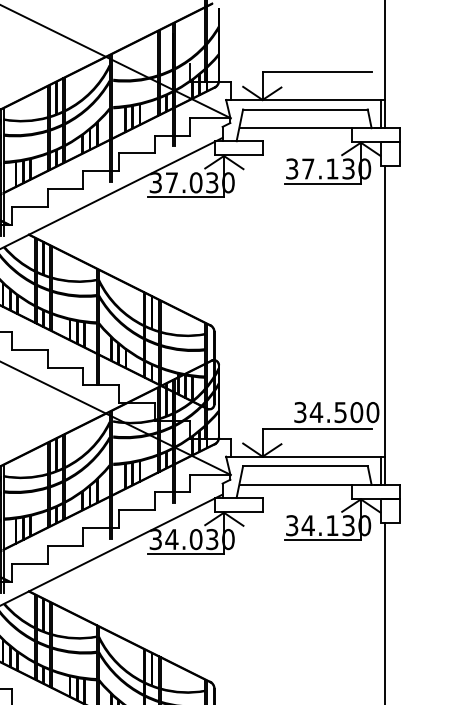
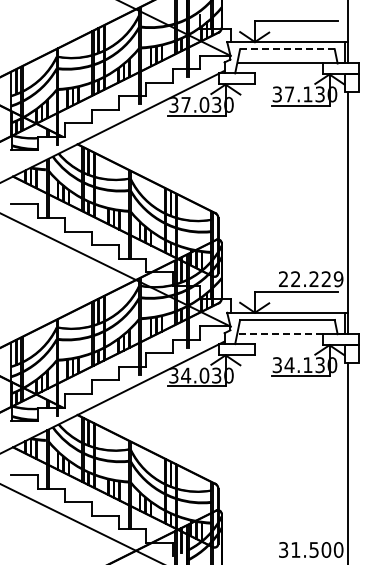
line: (305, 109) -> (287, 49), solid -> dashed
text: (337, 412) -> (311, 279), 34.500 -> 22.229
line: (296, 485) -> (280, 334), solid -> dashed

